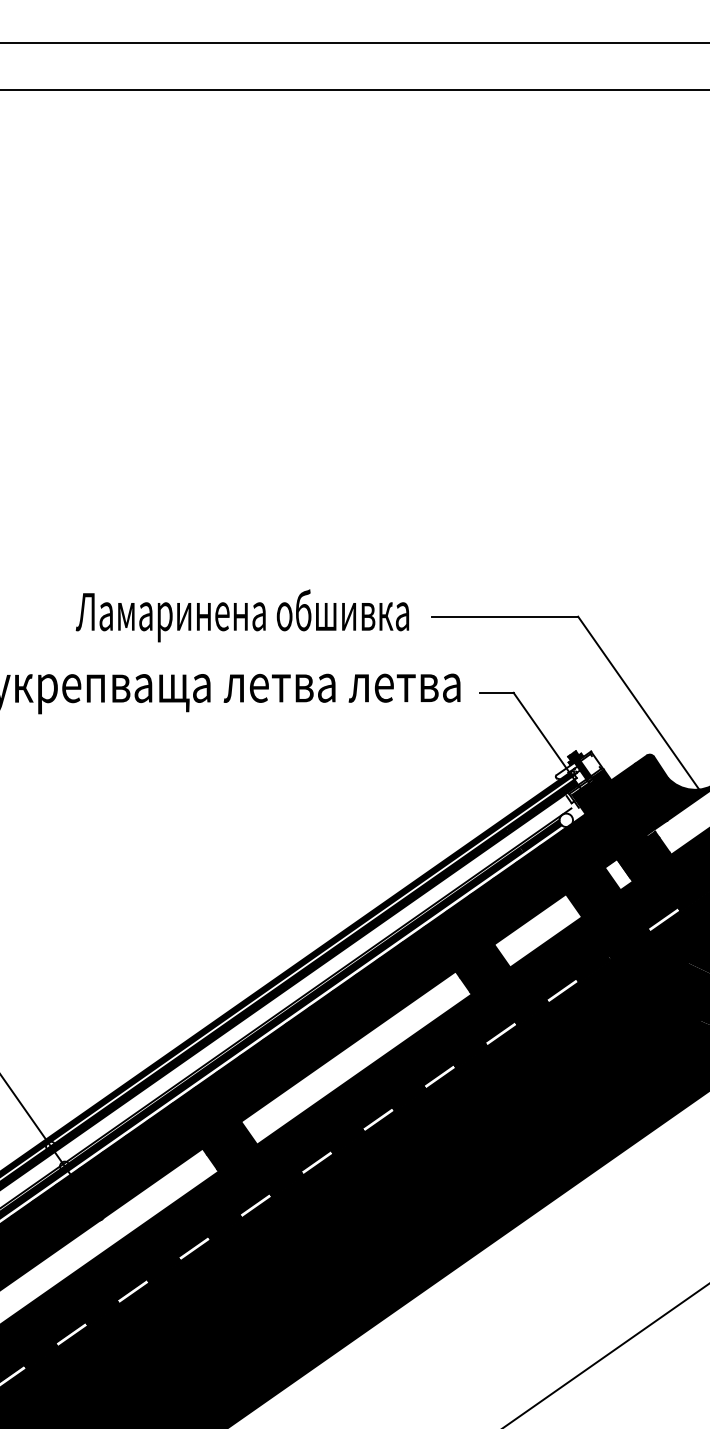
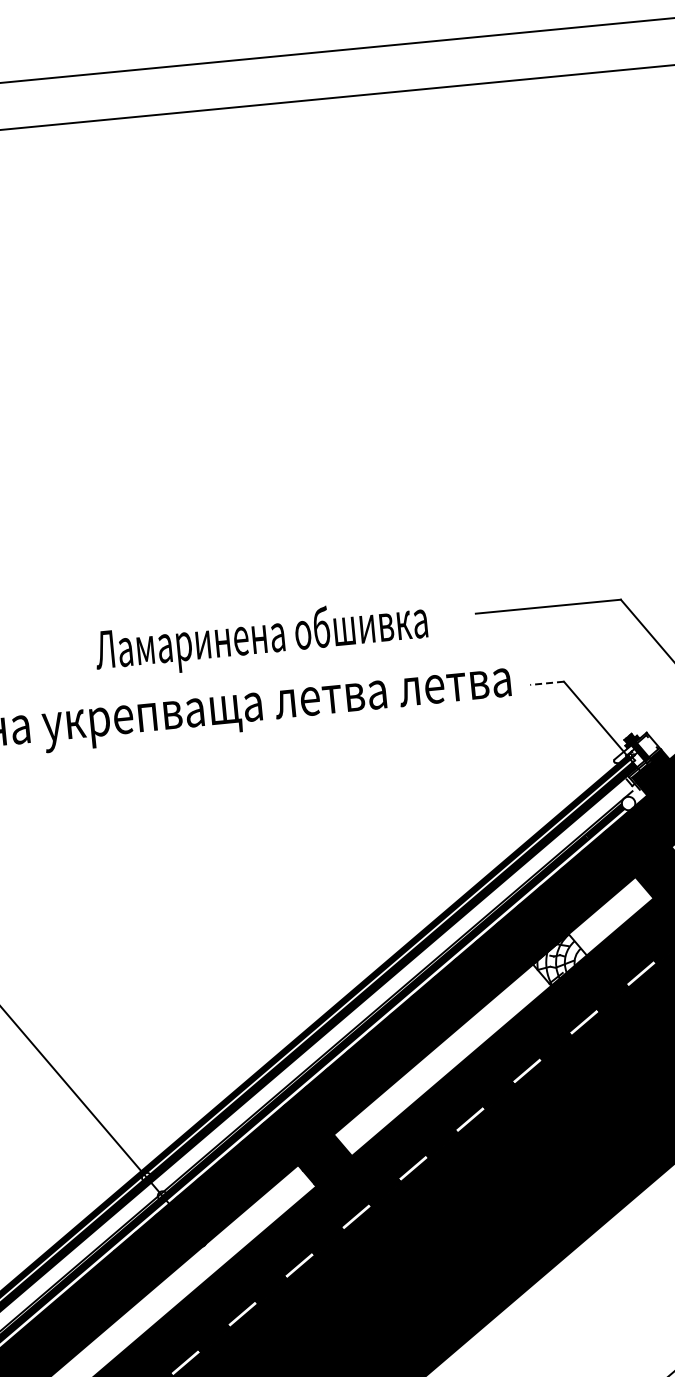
text: (242, 615) -> (261, 638), moved
line: (496, 692) -> (546, 682), solid -> dashed
fill: (482, 969) -> (559, 960), removed

